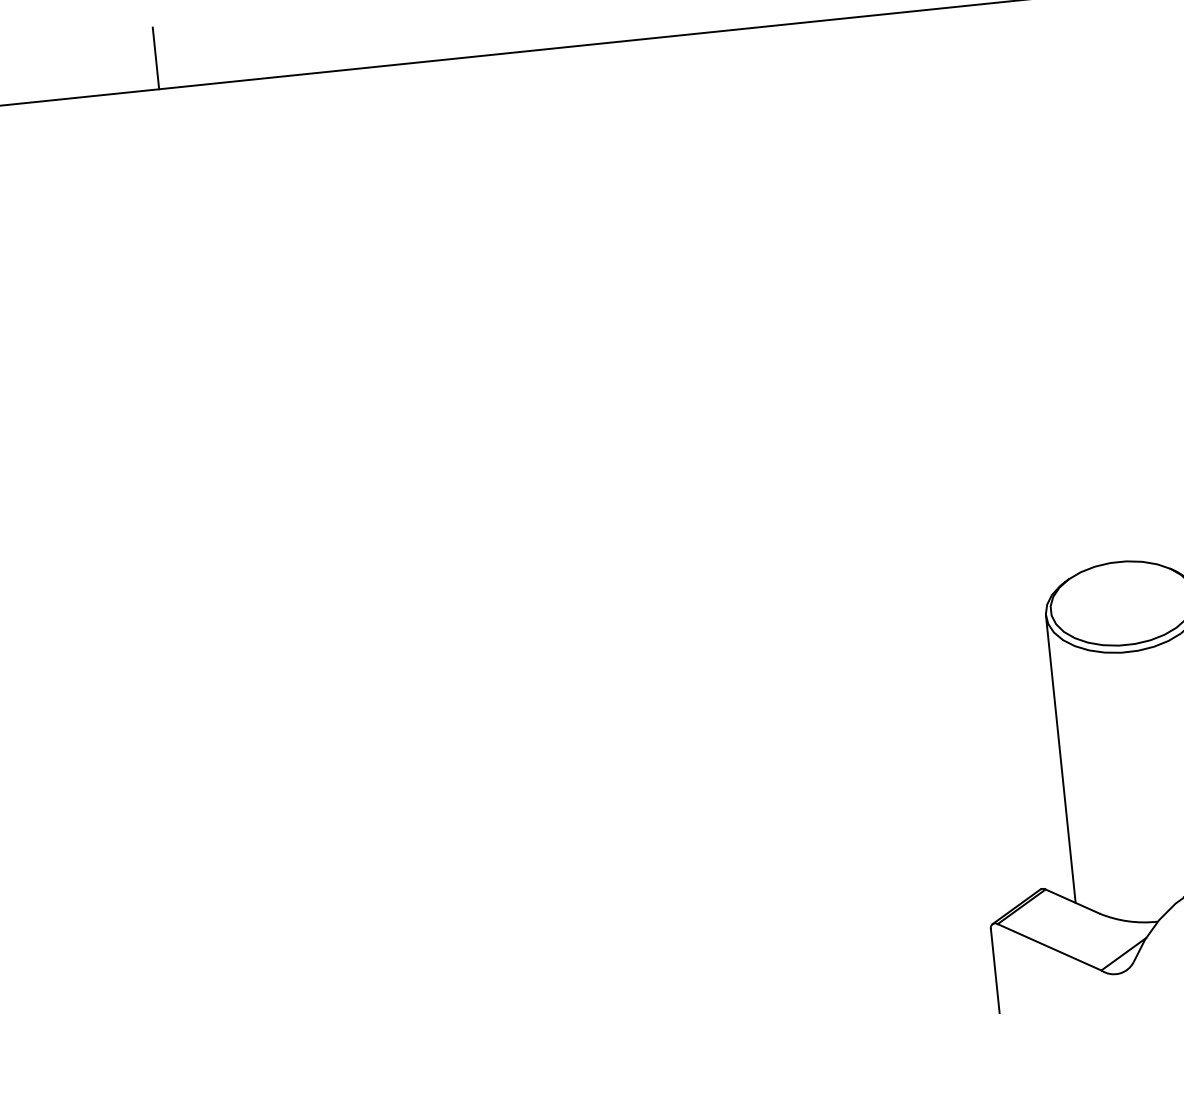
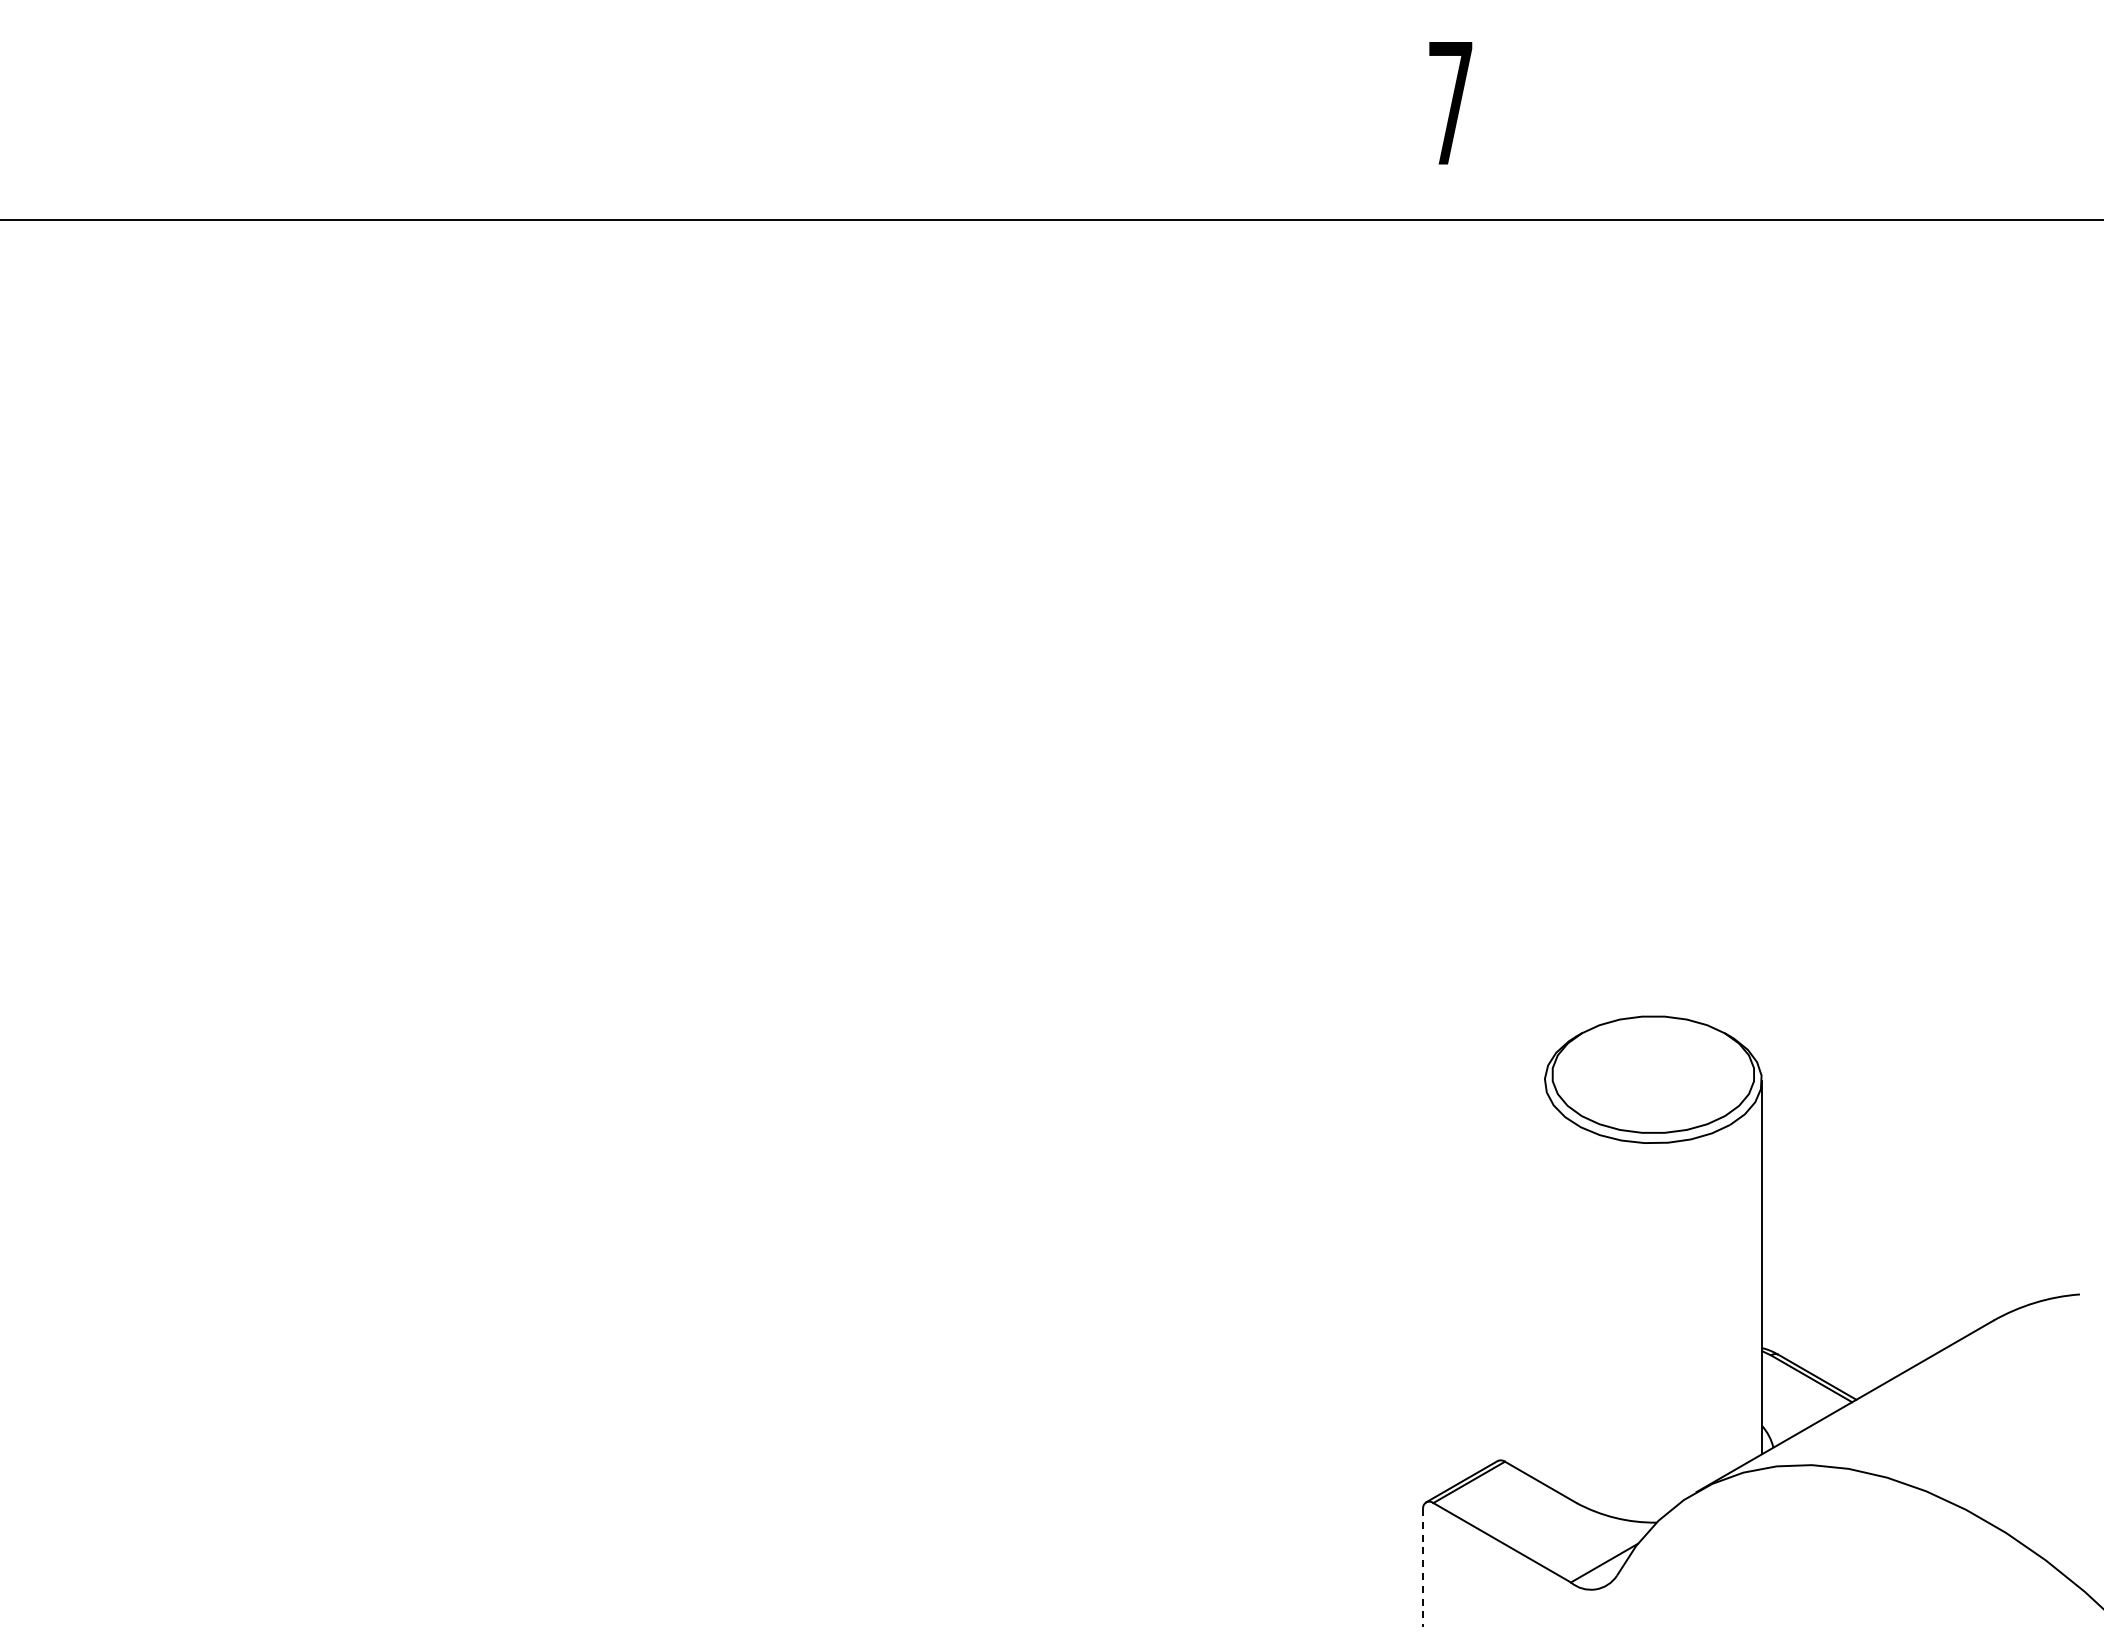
line: (156, 58) -> (386, 176), removed
line: (1060, 759) -> (1544, 1282), removed
line: (995, 971) -> (1423, 1568), solid -> dashed

